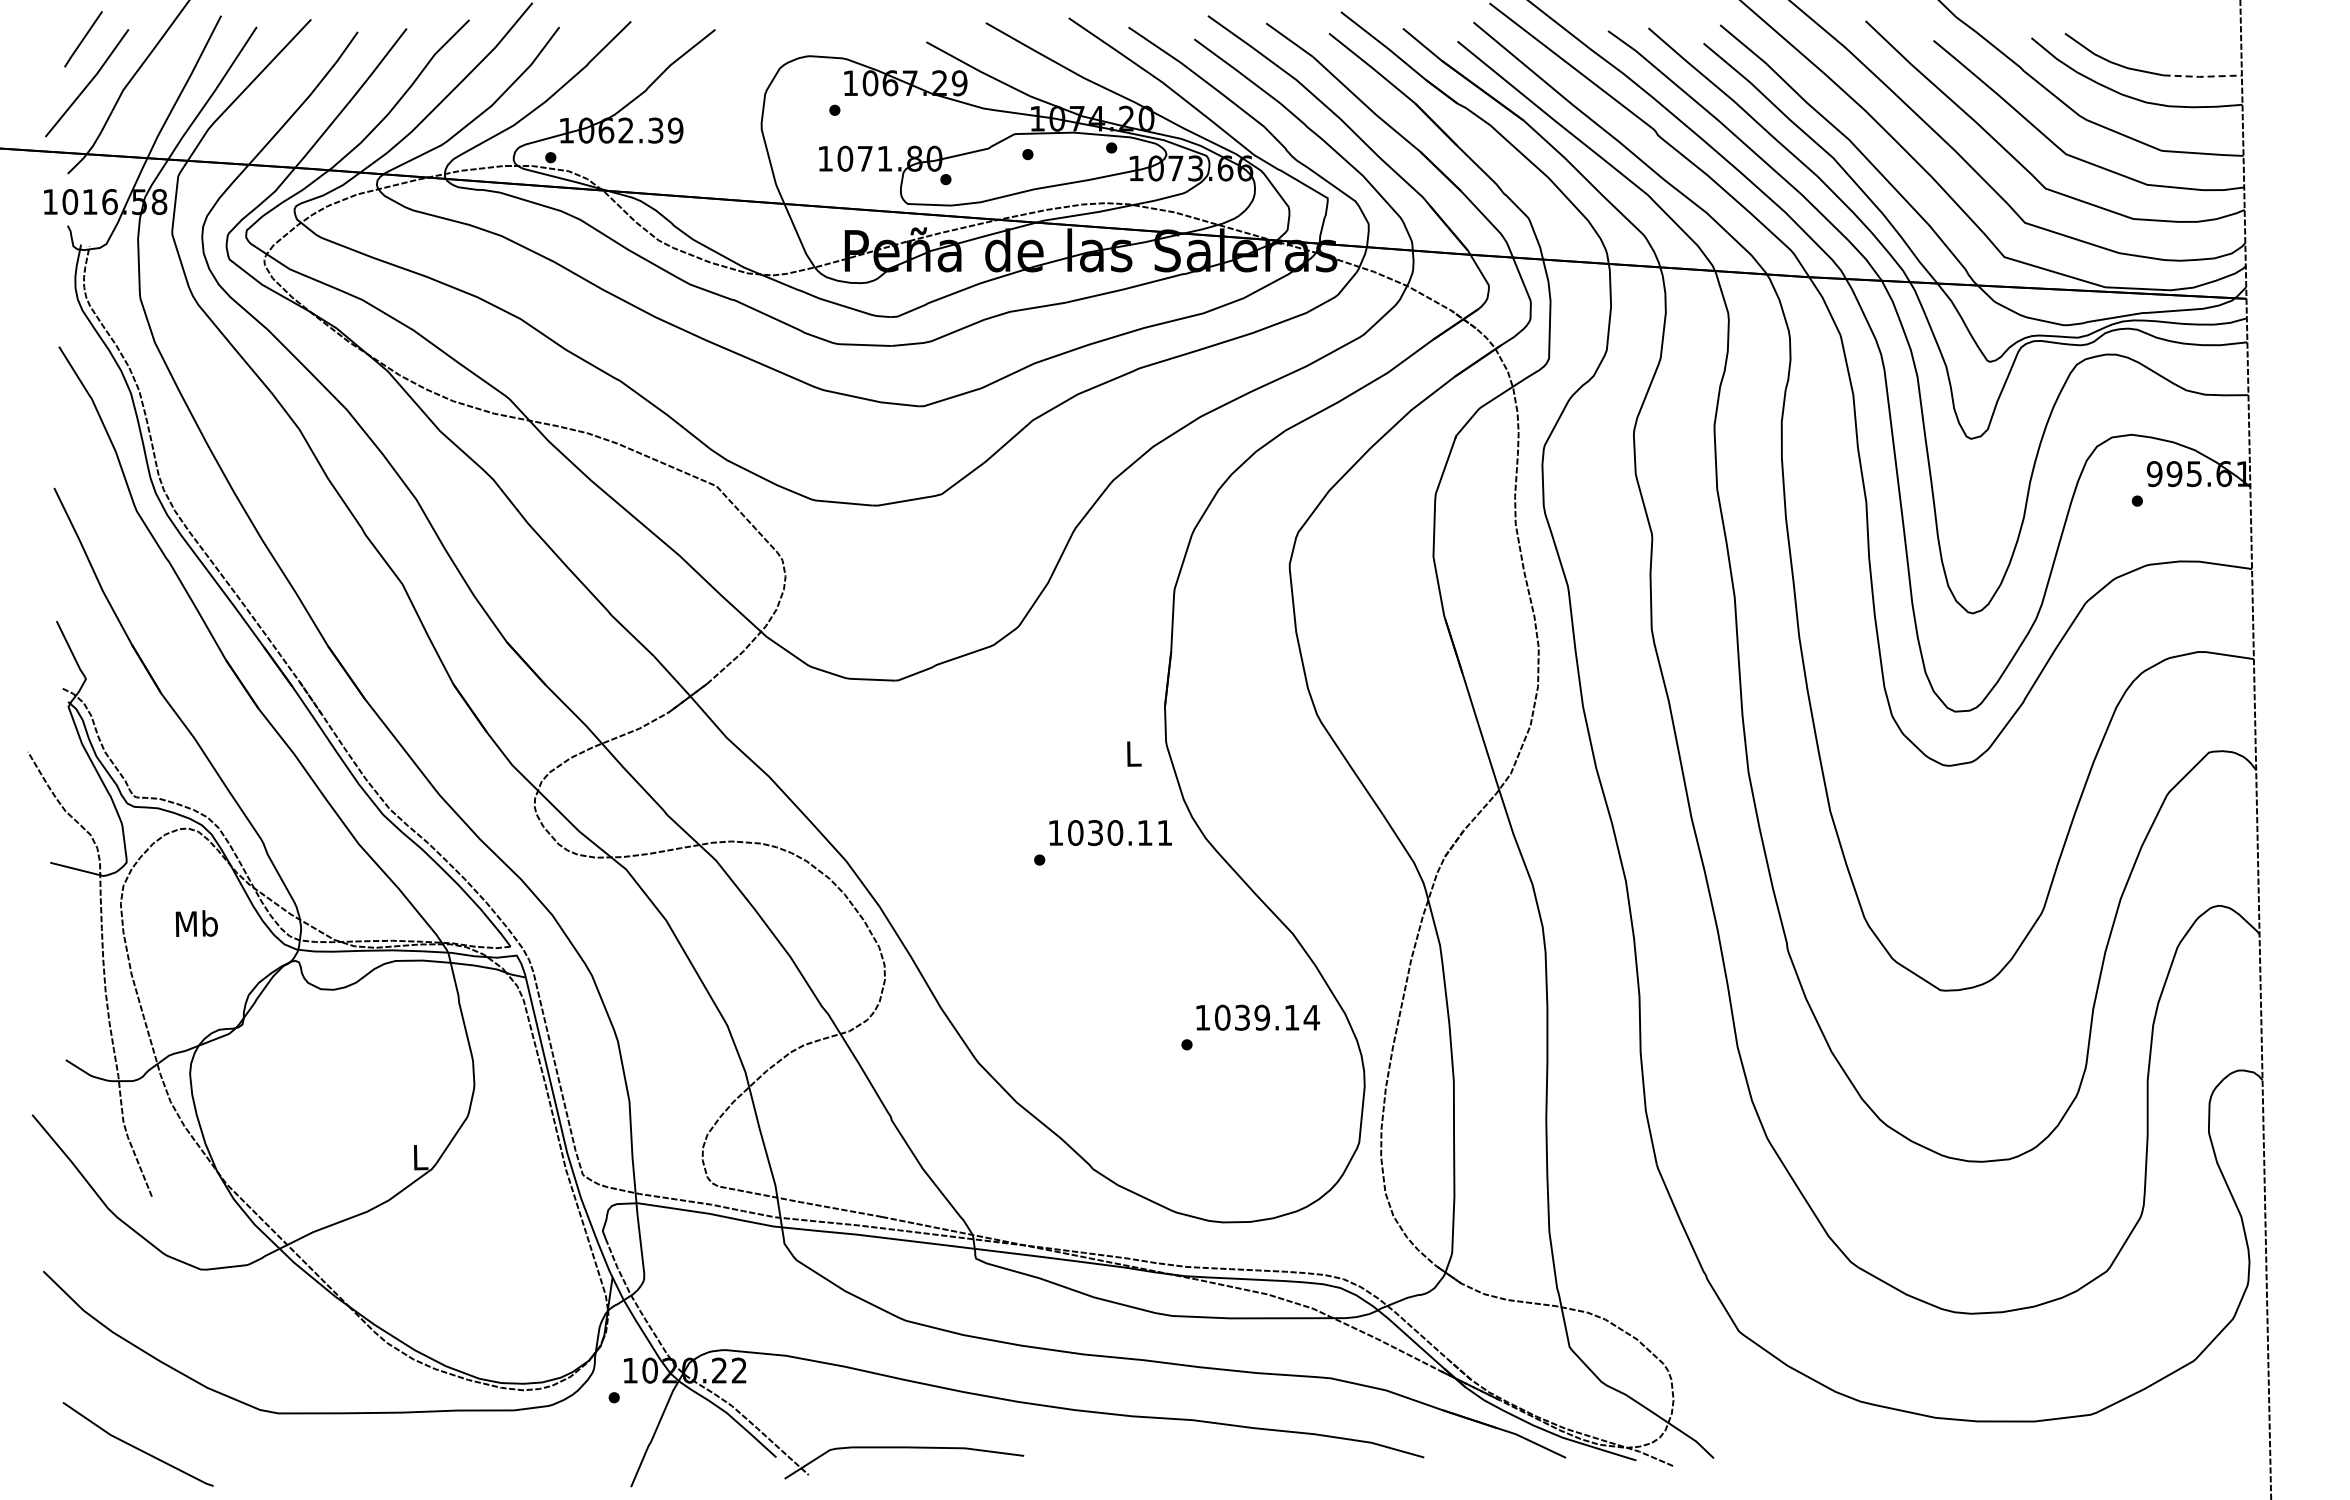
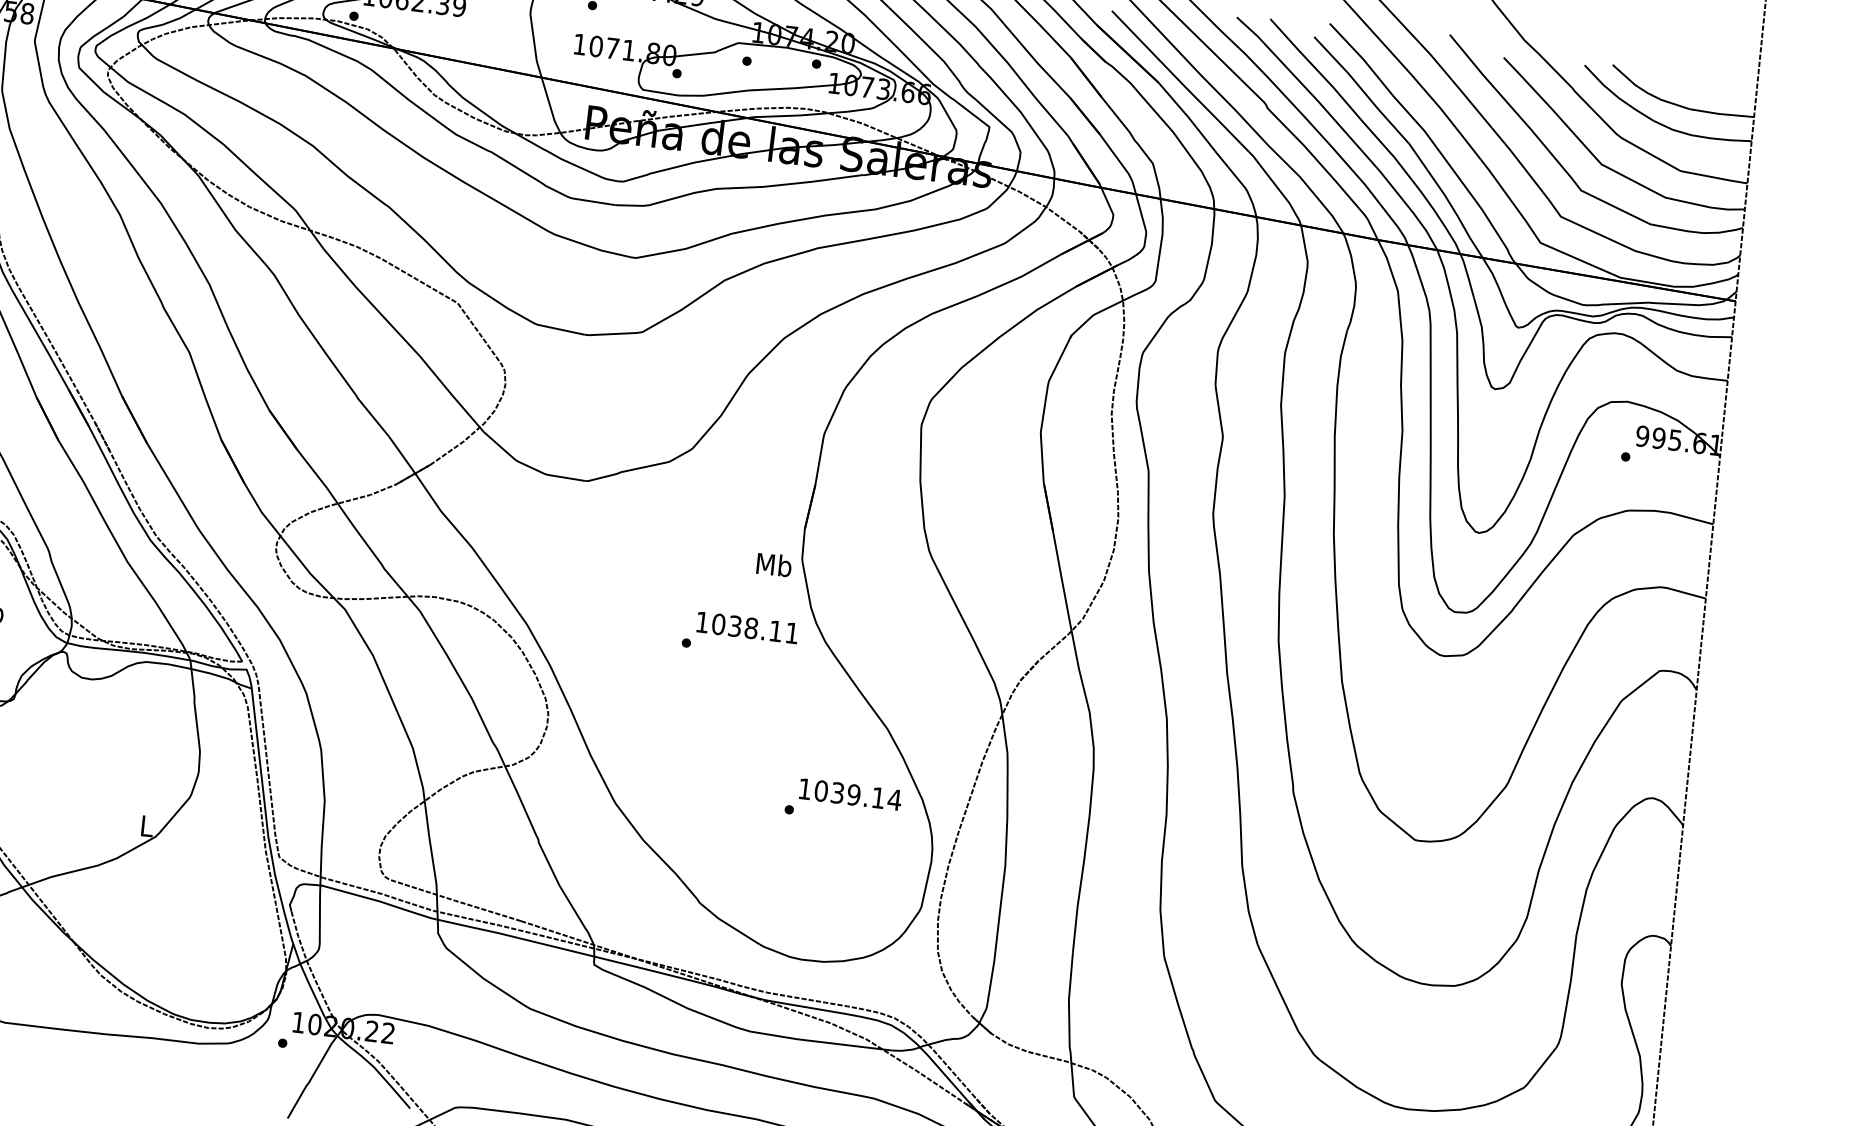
line: (2203, 76) -> (1722, 114), dashed -> solid
text: (1133, 753) -> (774, 564), L -> Mb
text: (1115, 832) -> (751, 627), 1030.11 -> 1038.11

